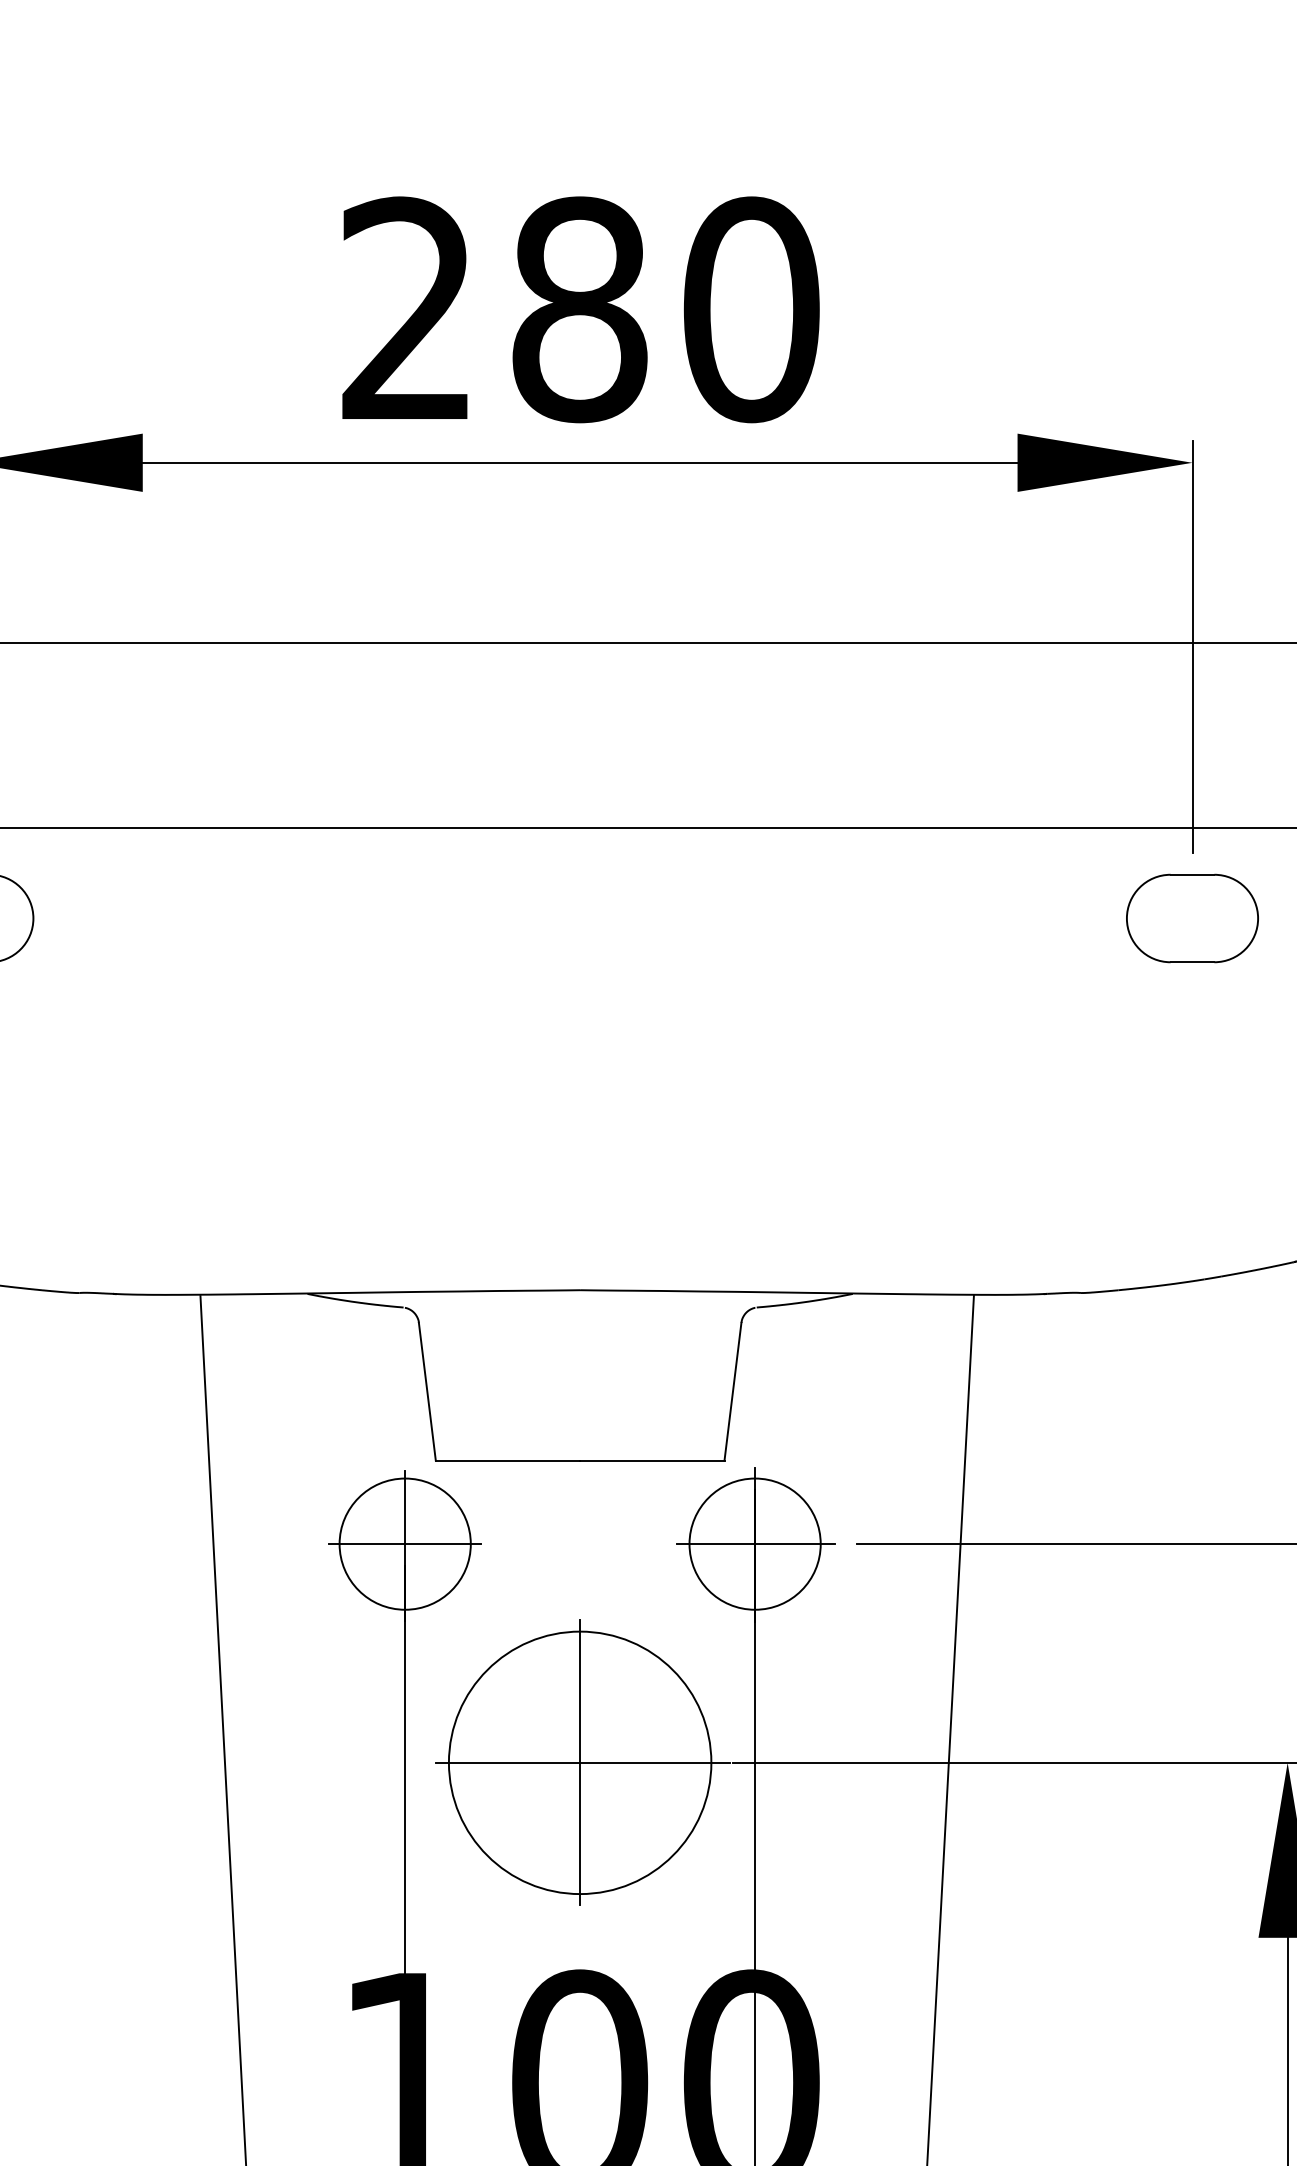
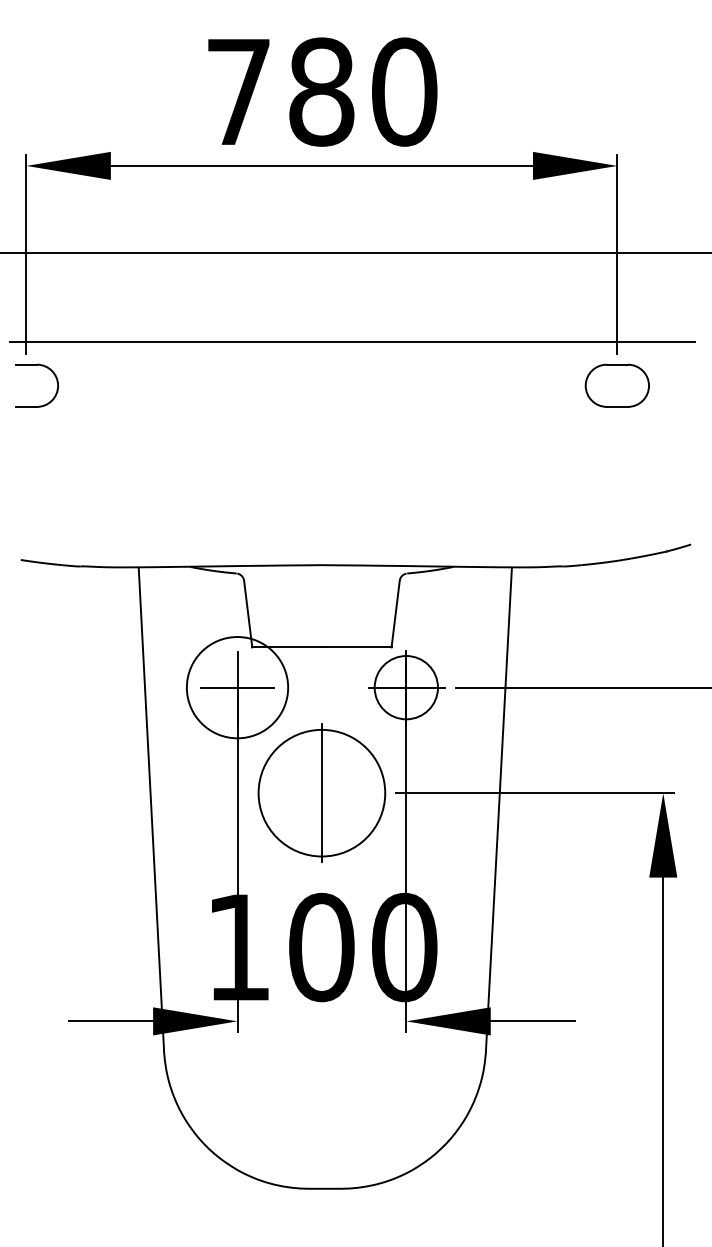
text: (407, 306) -> (238, 90), 280 -> 780
circle: (405, 1543) -> (237, 687), size x1.6
line: (583, 1763) -> (323, 793), removed

